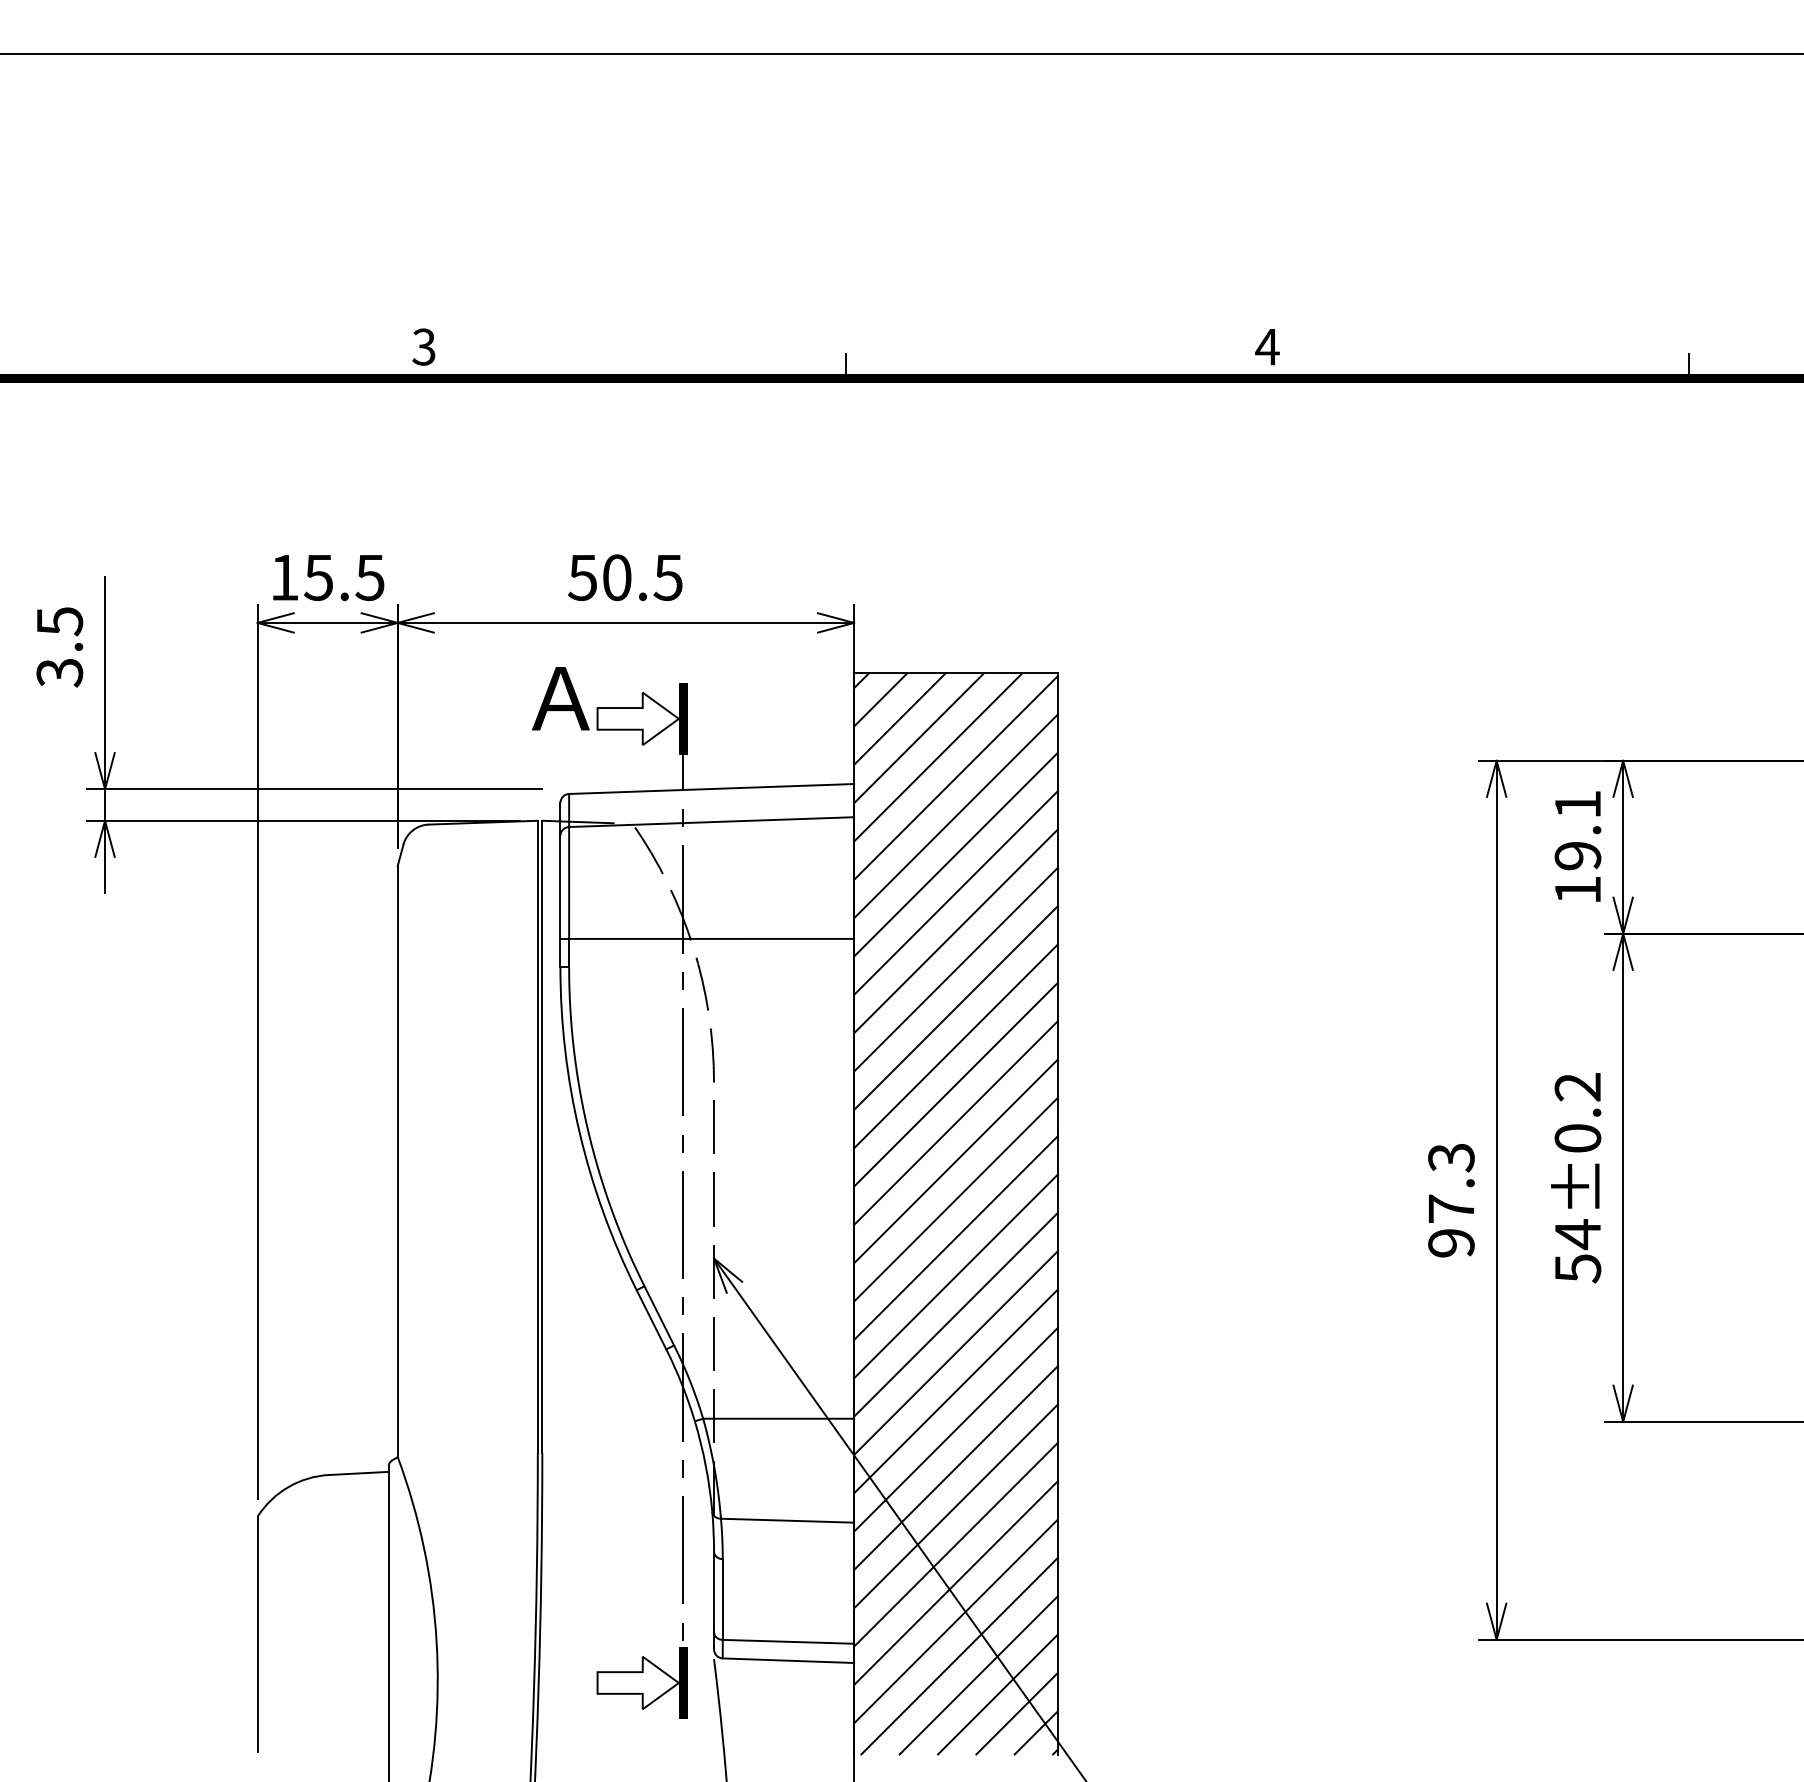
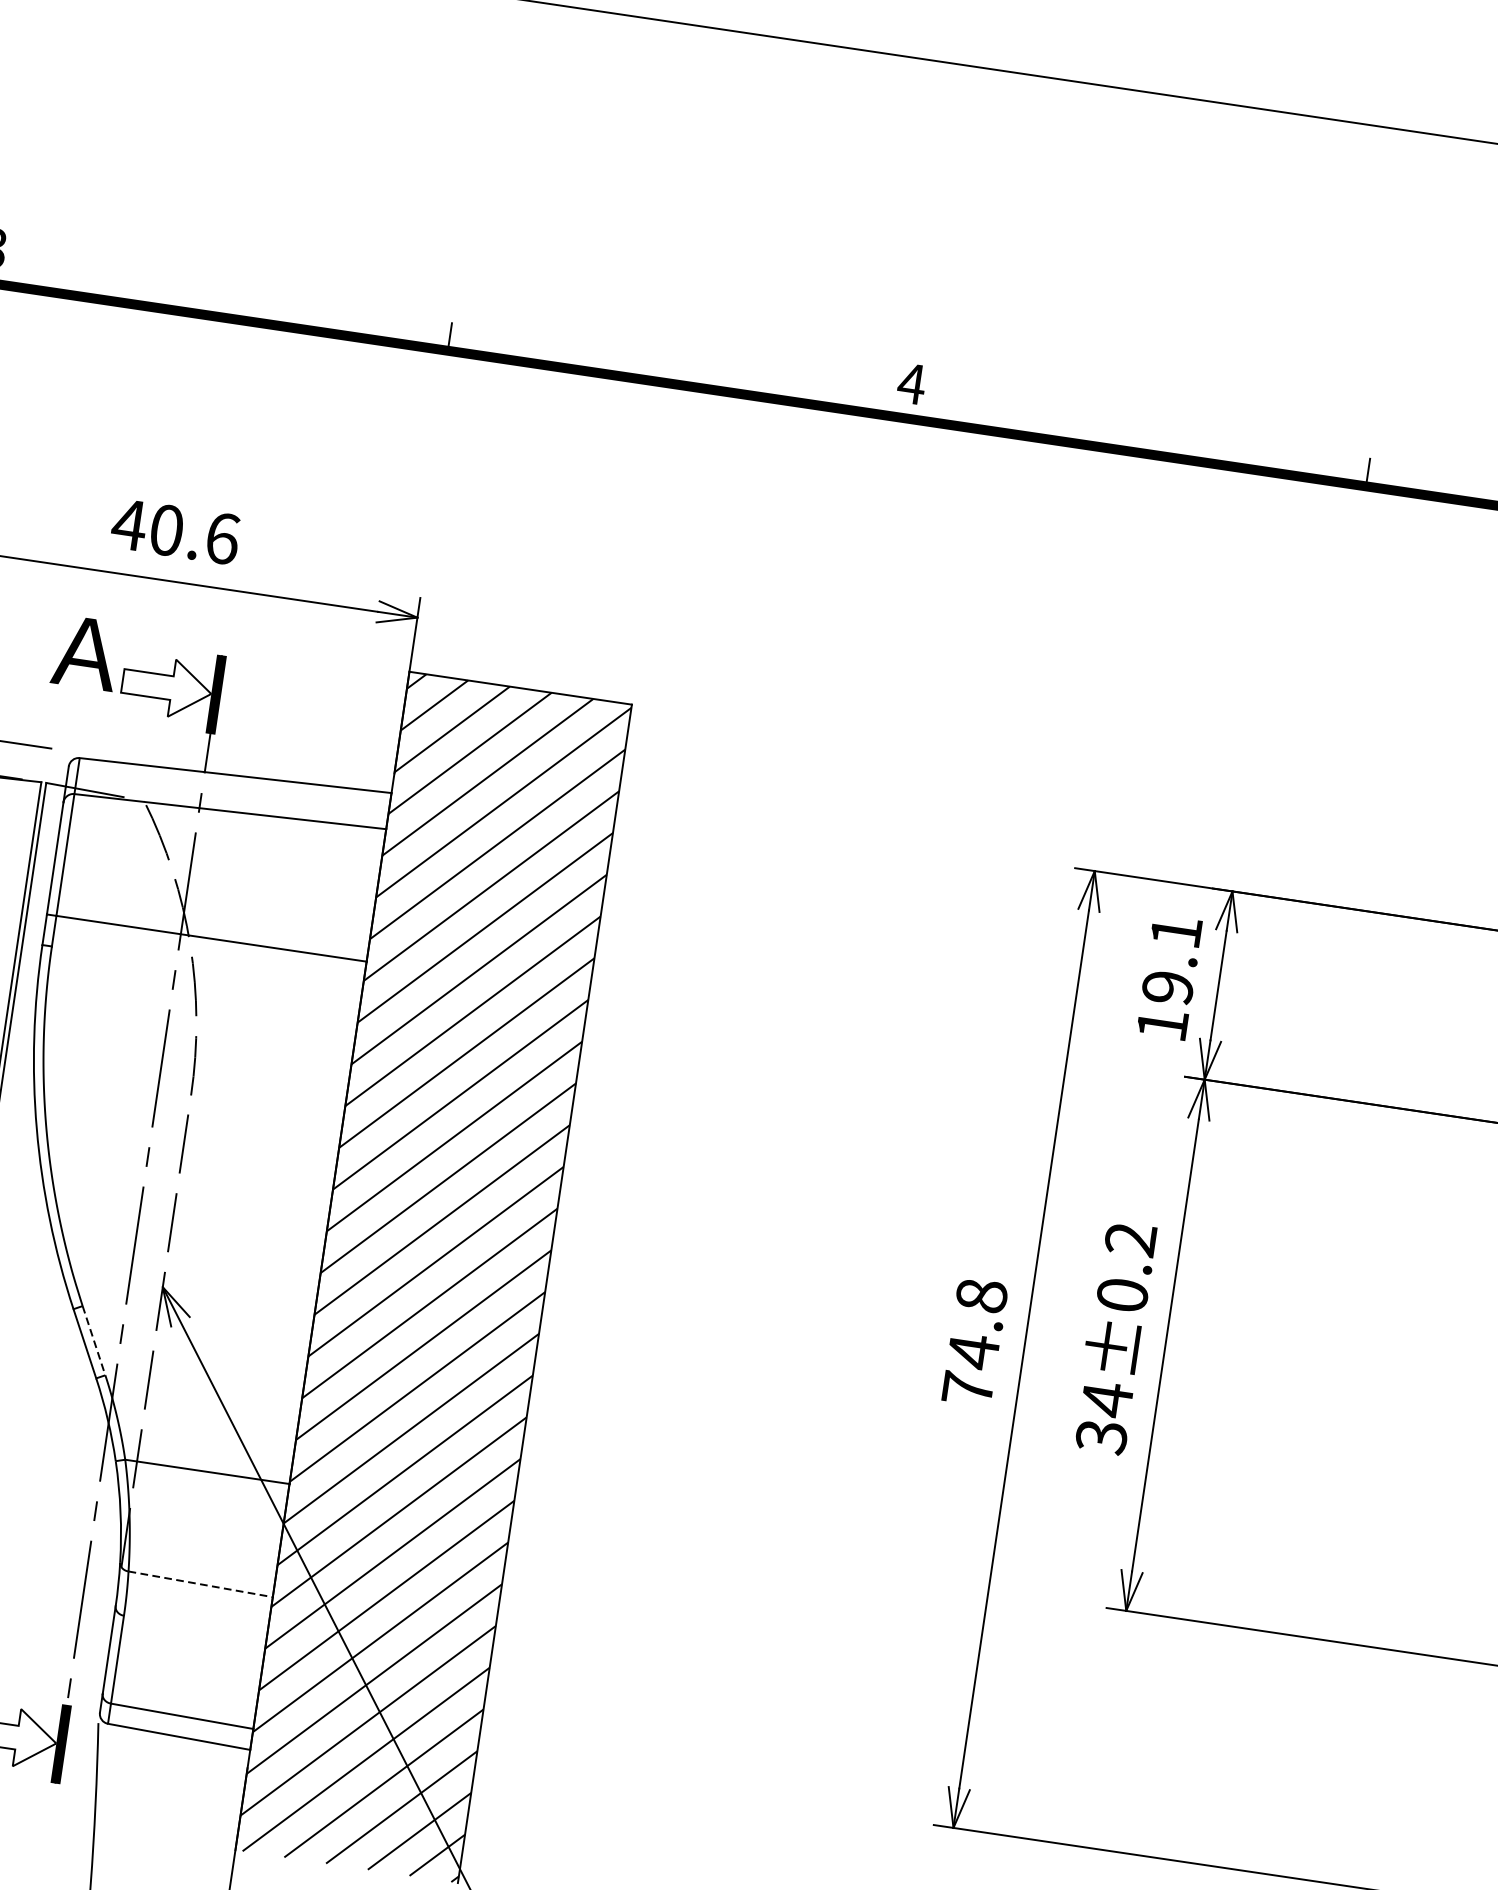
text: (625, 577) -> (175, 531), 50.5 -> 40.6
text: (1451, 1200) -> (974, 1342), 97.3 -> 74.8
text: (1577, 1268) -> (1101, 1436), 54±0.2 -> 34±0.2
line: (659, 1316) -> (94, 1341), solid -> dashed
line: (787, 1520) -> (200, 1584), solid -> dashed

